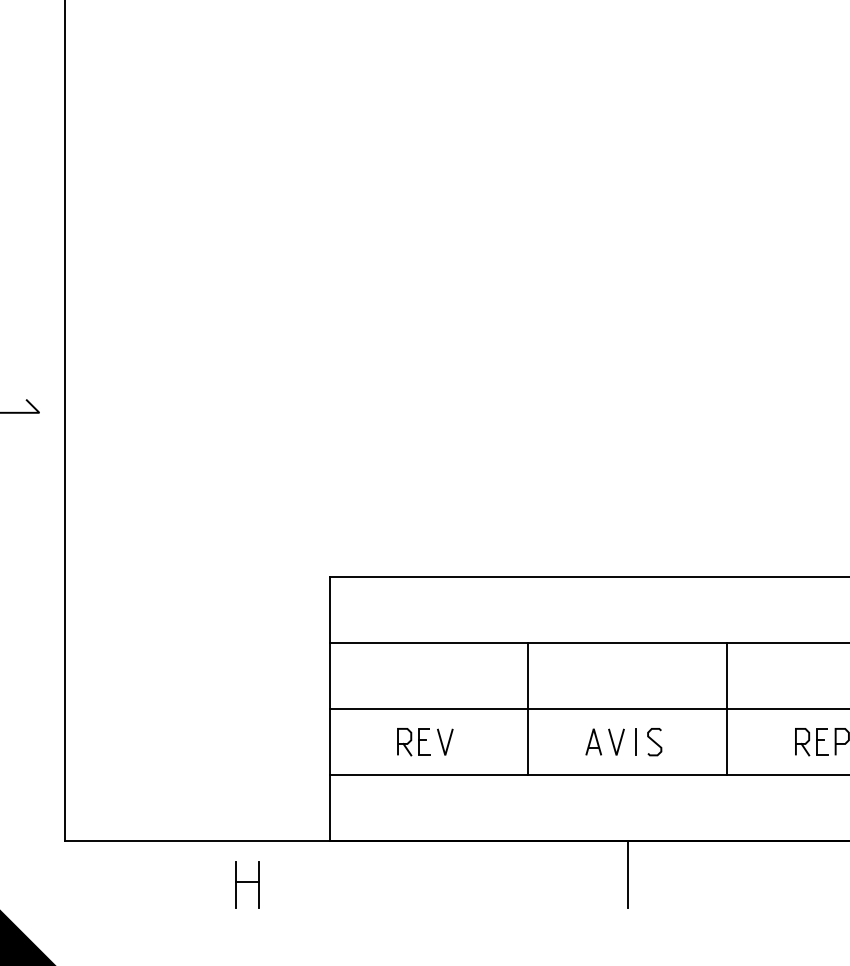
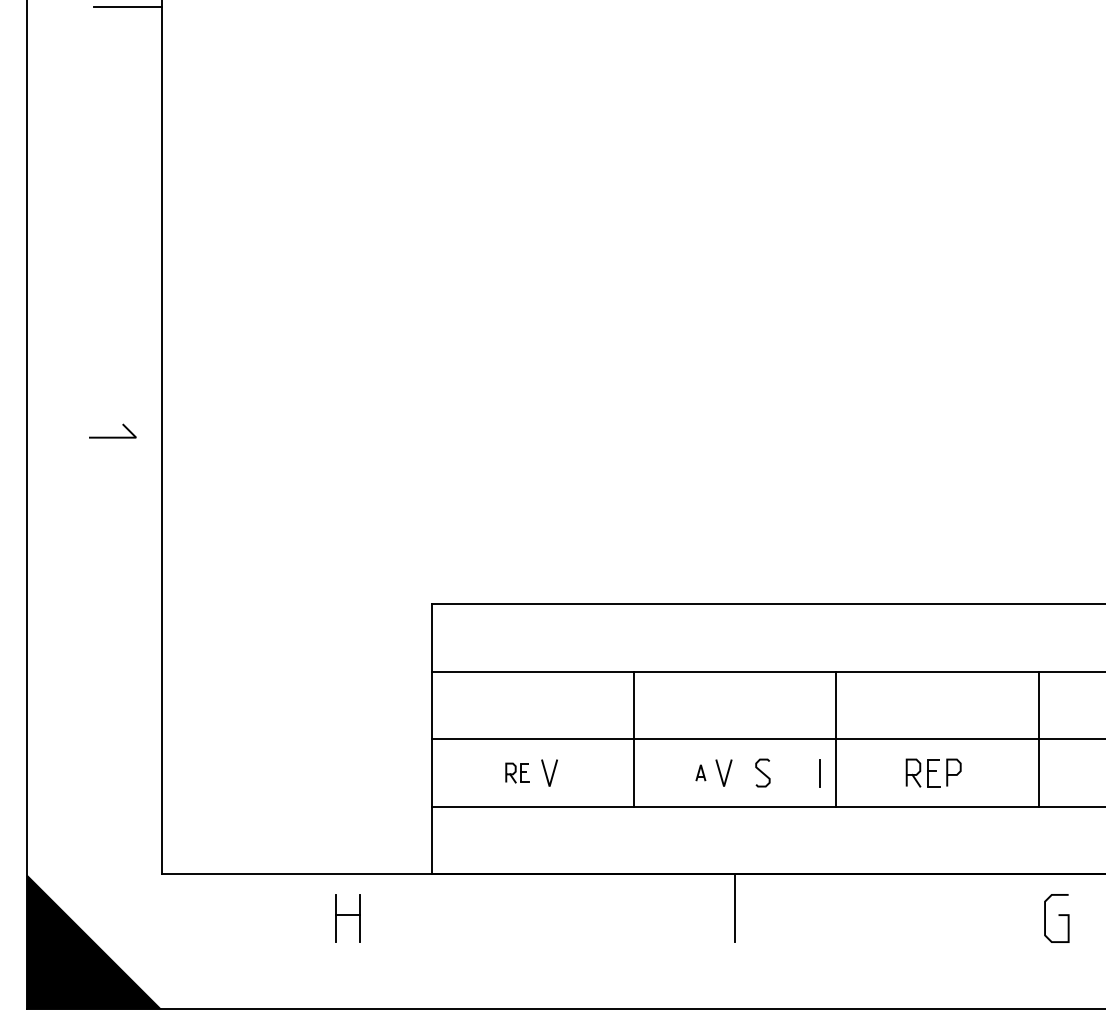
part: (413, 741) -> (517, 772), size x0.7
part: (593, 741) -> (700, 772), size x0.6
line: (635, 742) -> (819, 773), moved

